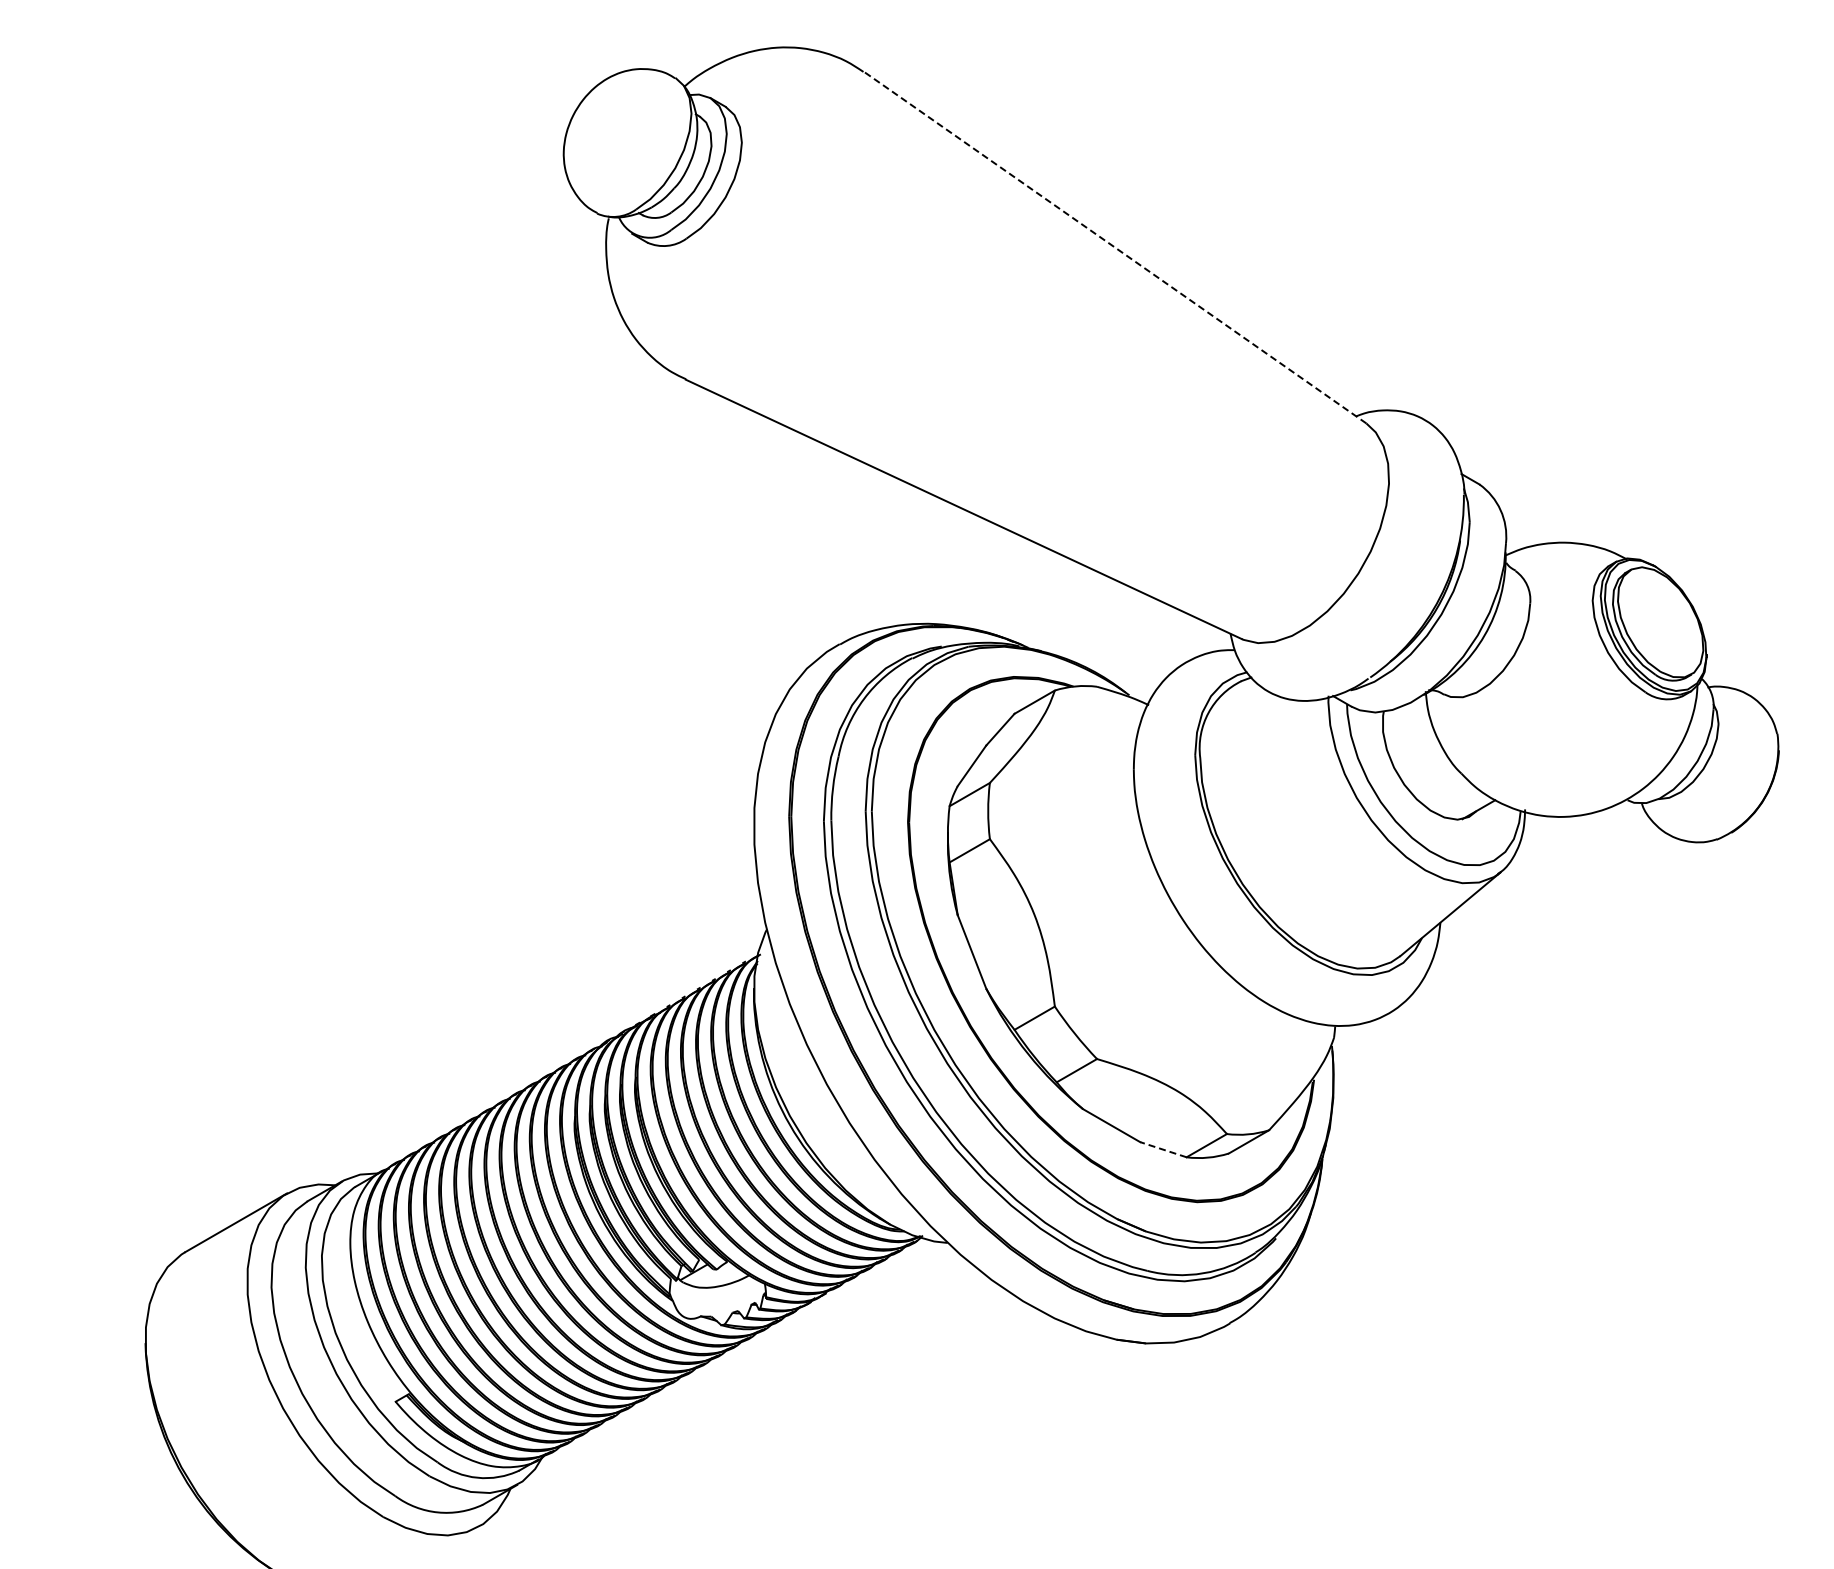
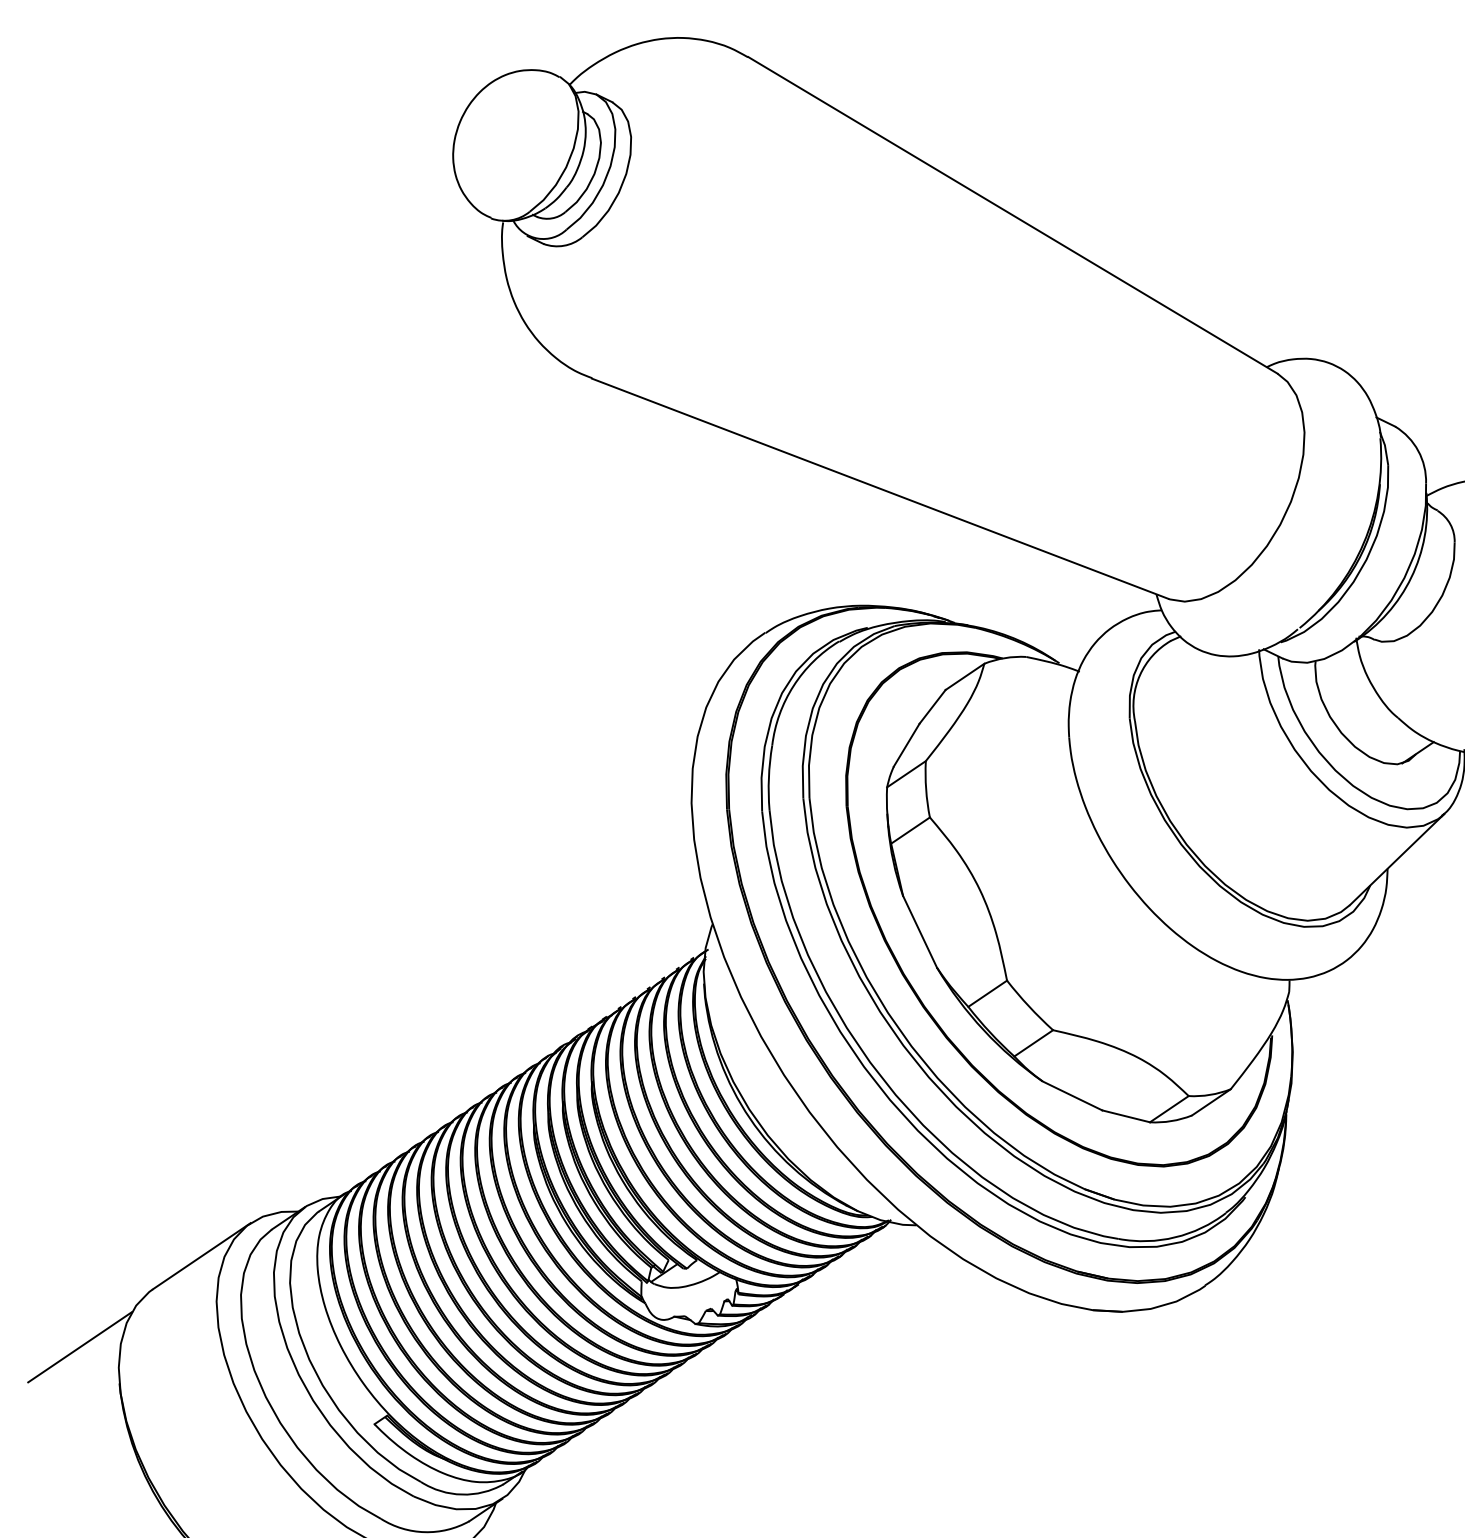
line: (1115, 247) -> (1013, 215), dashed -> solid
line: (1162, 1149) -> (1125, 1116), dashed -> solid
line: (108, 1304) -> (79, 1347), added

